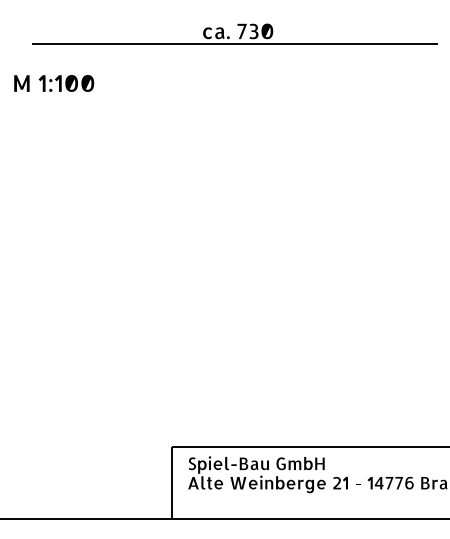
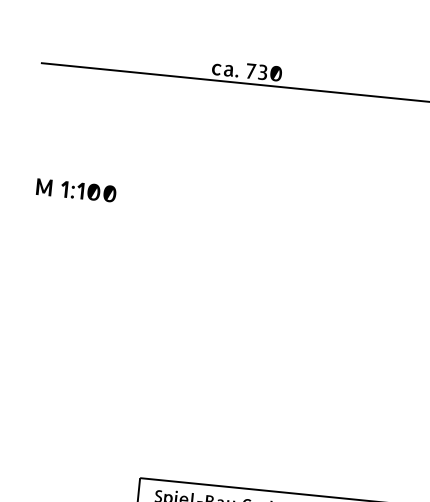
text: (54, 83) -> (76, 190), moved

